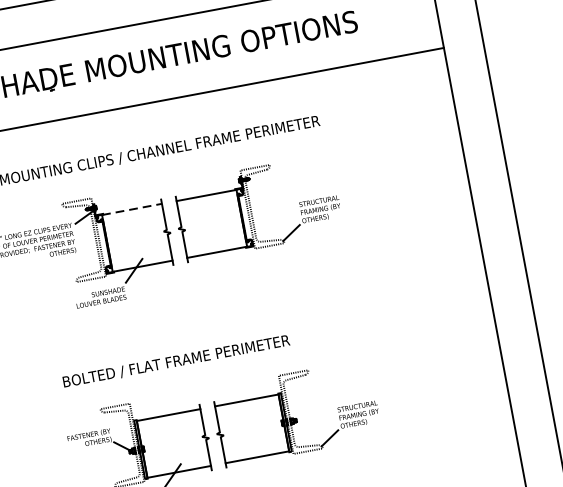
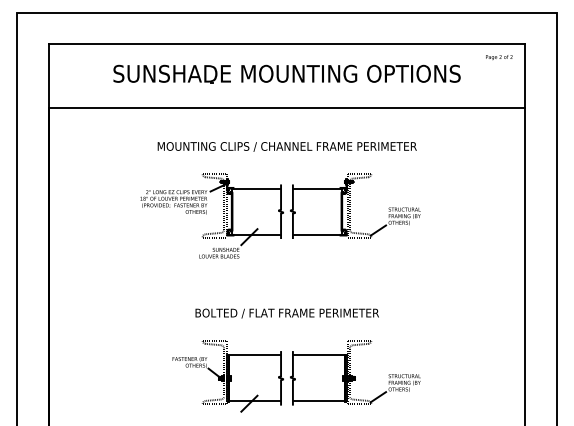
line: (132, 209) -> (257, 188), dashed -> solid
text: (175, 361) -> (286, 313), moved

